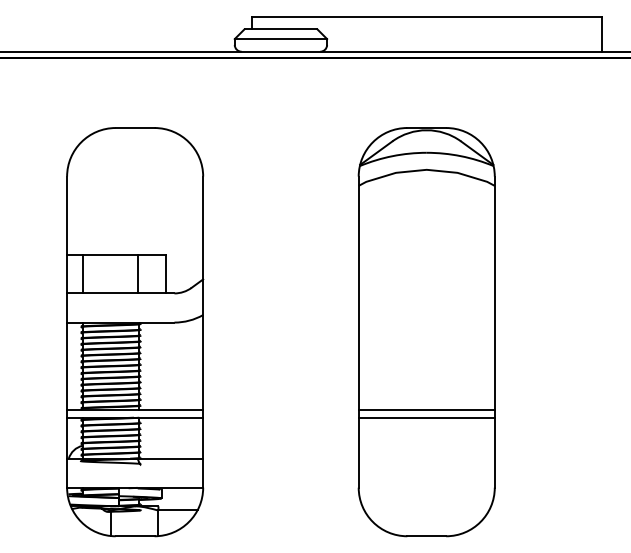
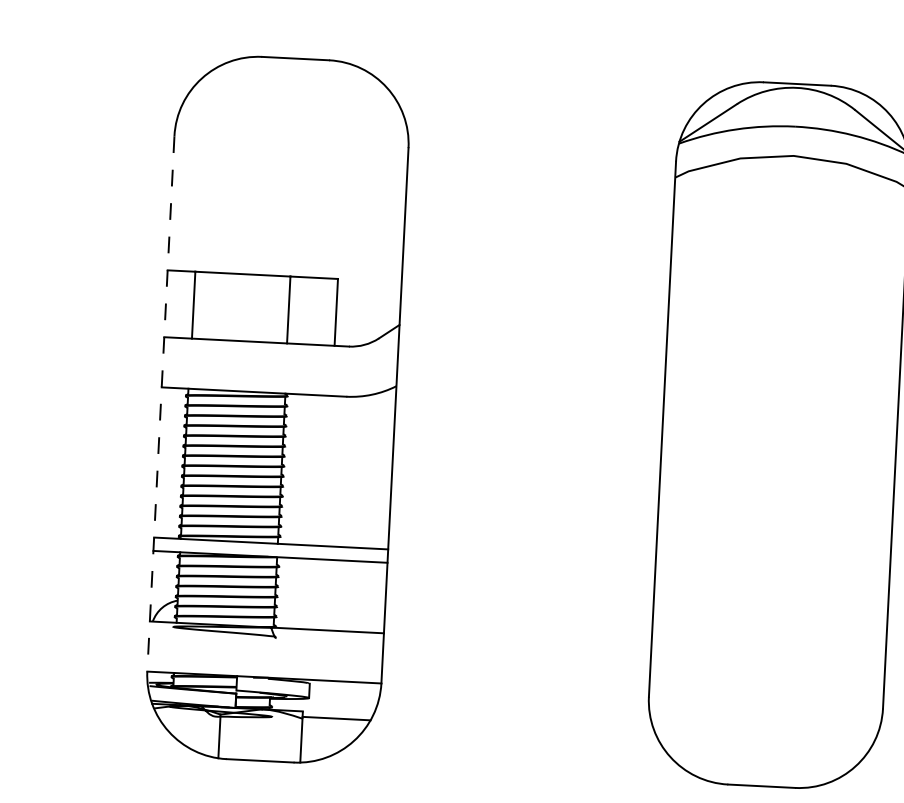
line: (67, 332) -> (161, 404), solid -> dashed
line: (426, 409) -> (772, 568), removed
line: (426, 417) -> (771, 581), removed

